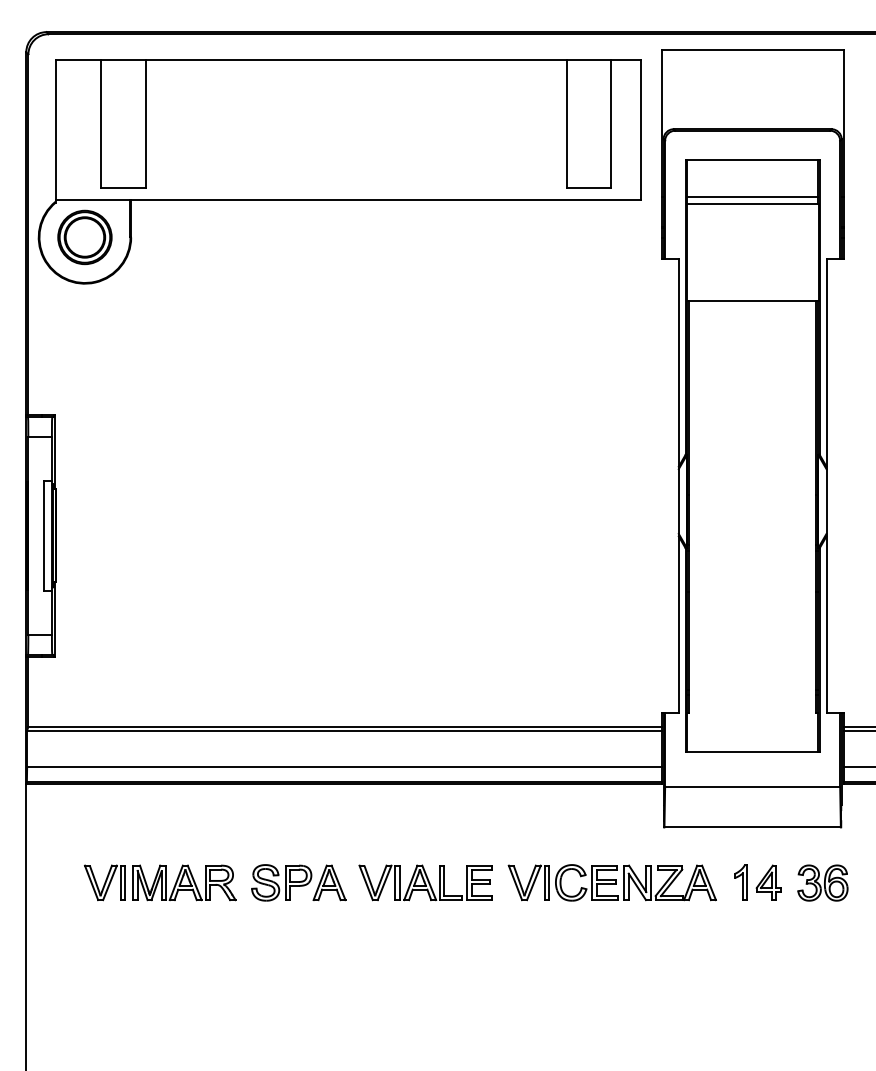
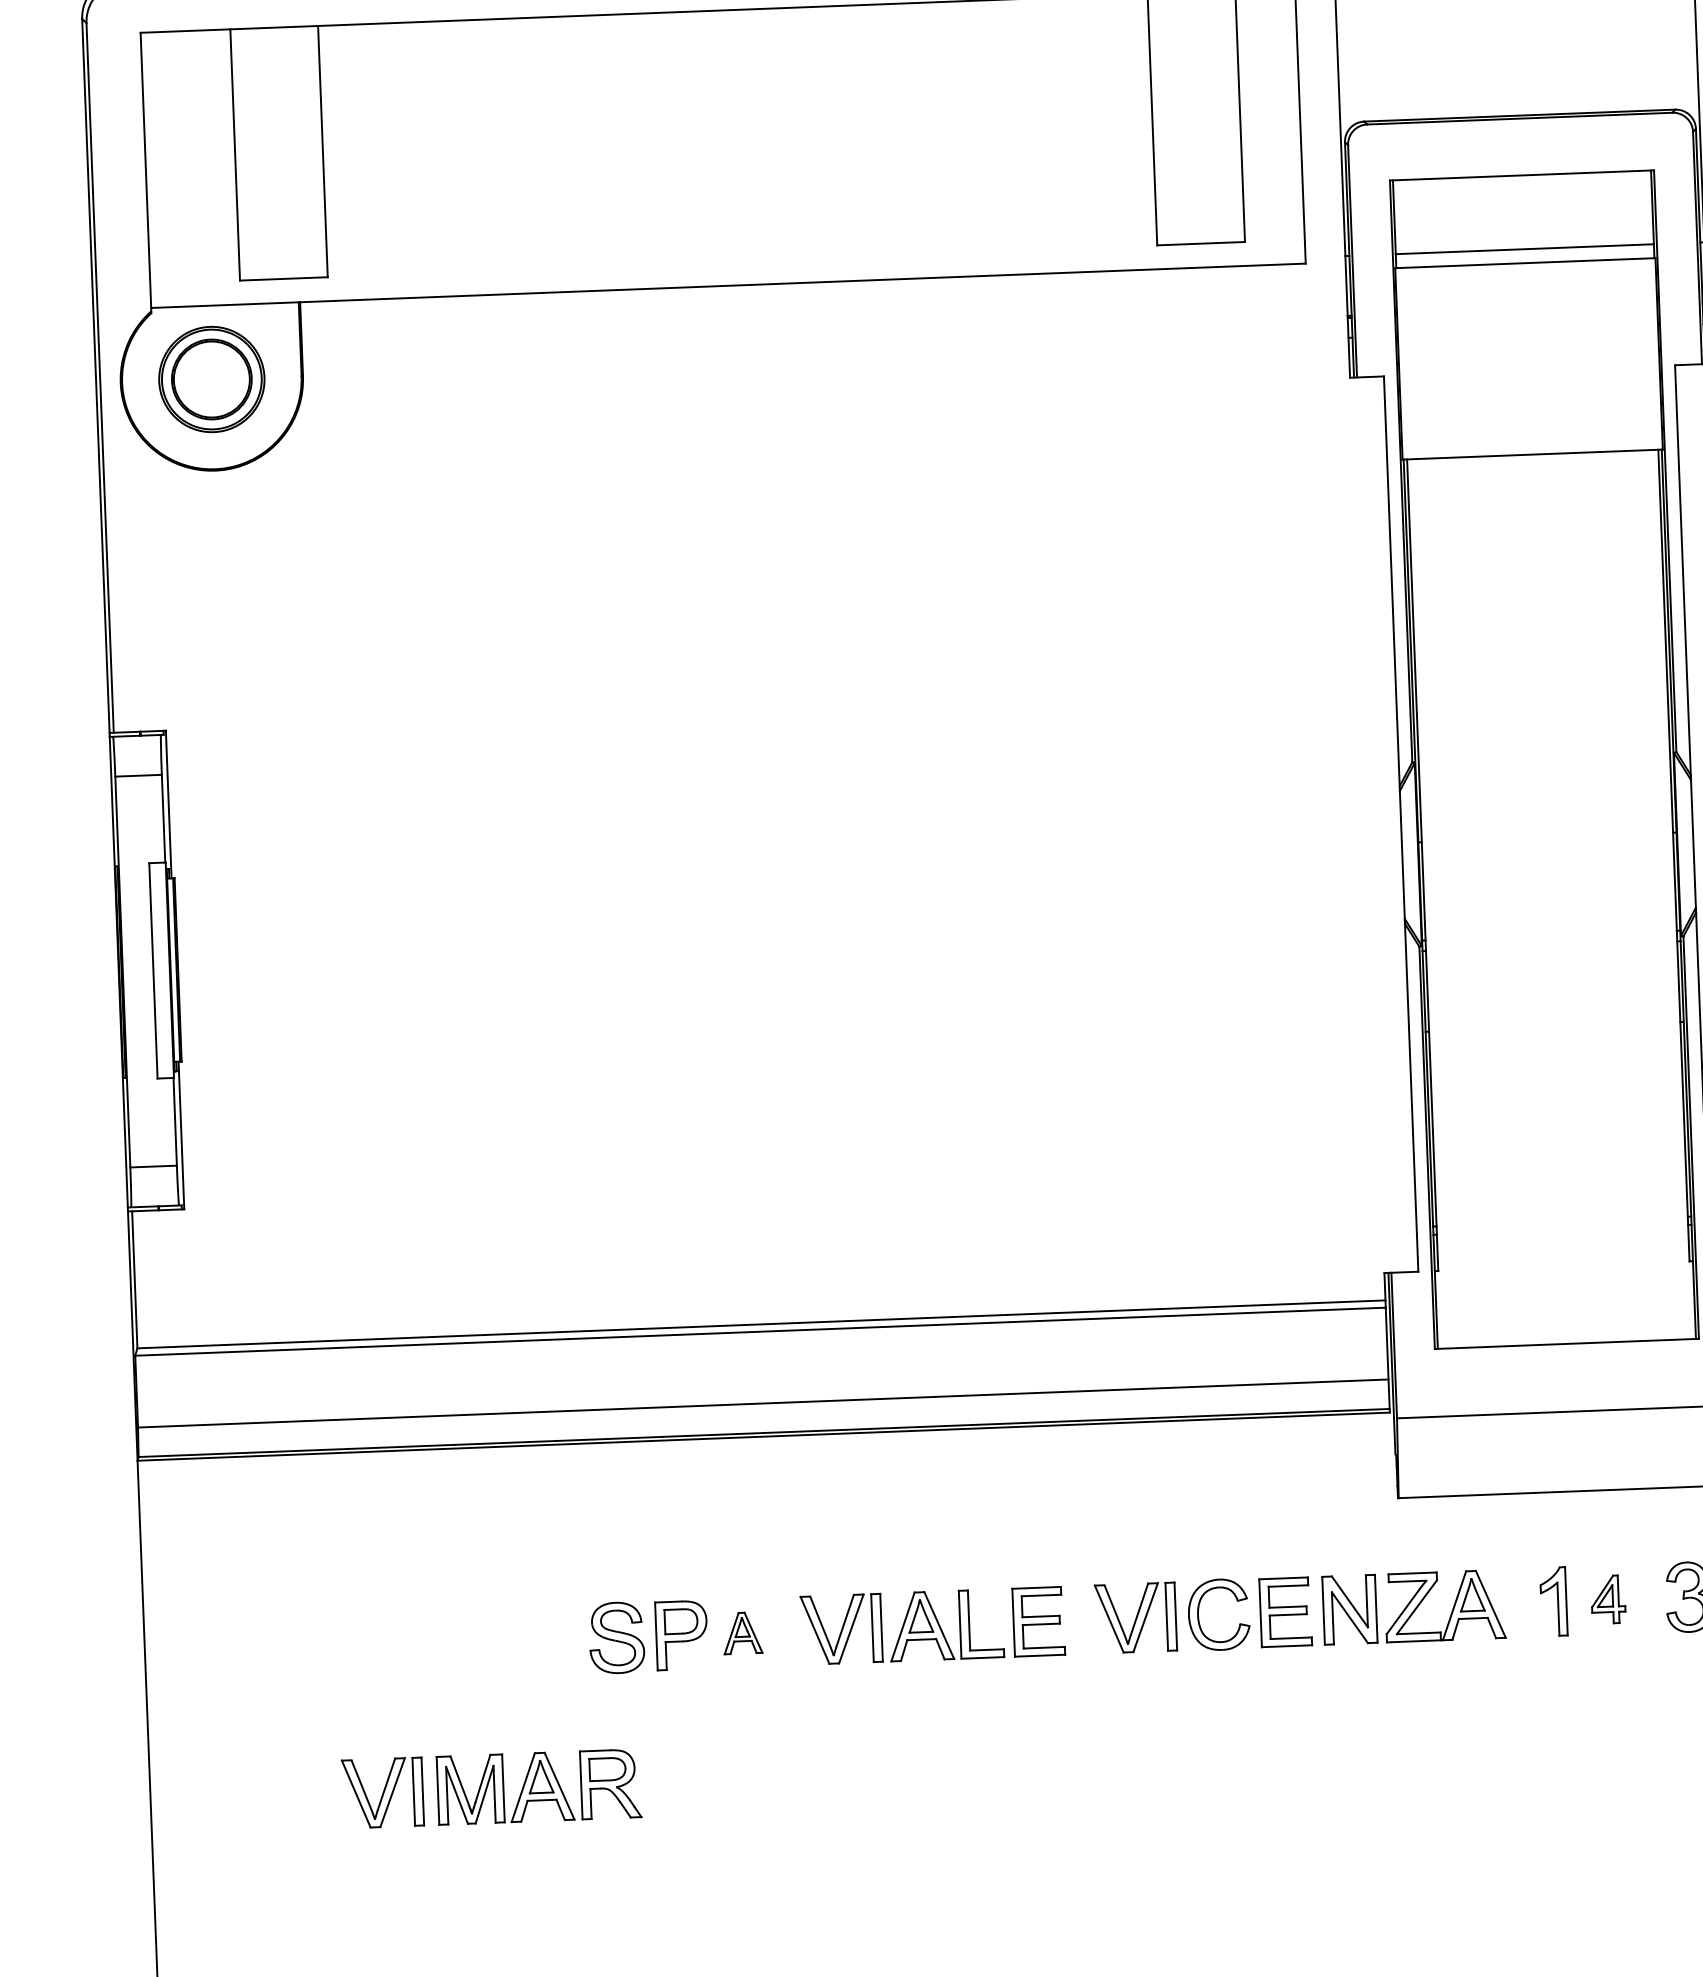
part: (160, 882) -> (492, 1788), moved
part: (329, 882) -> (742, 1632), size x0.6
part: (768, 882) -> (1607, 1599), size x0.7

